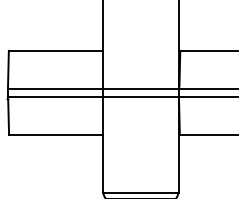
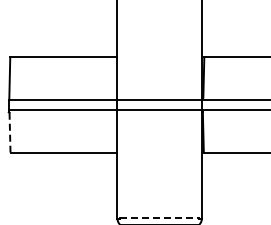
line: (9, 117) -> (10, 132), solid -> dashed
line: (140, 193) -> (159, 218), solid -> dashed

